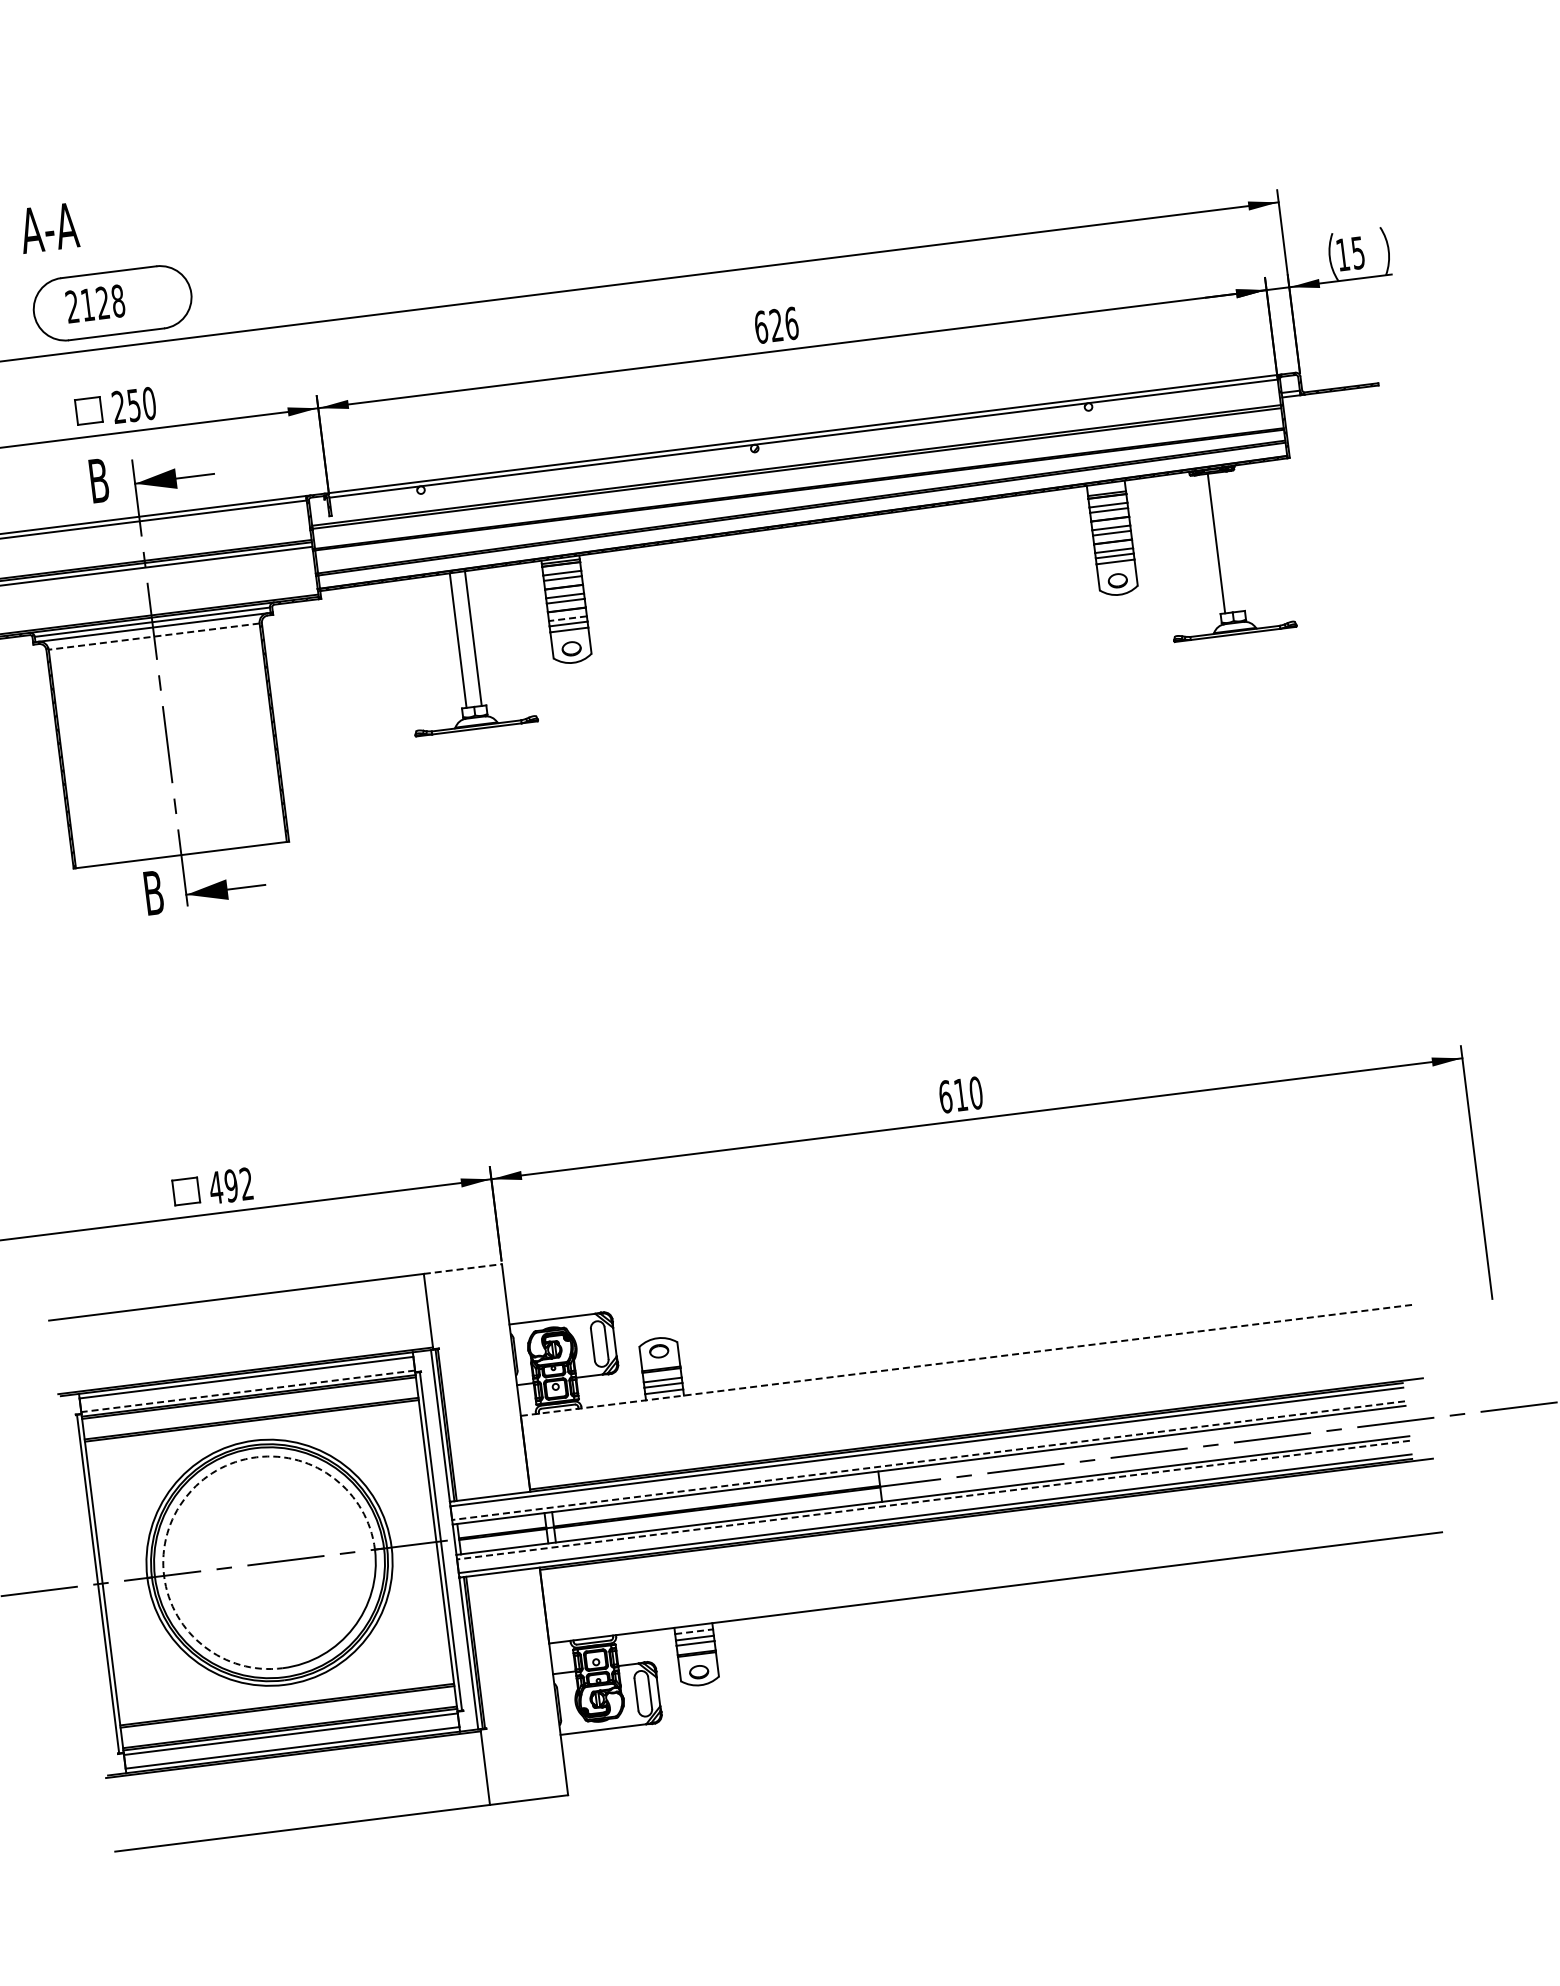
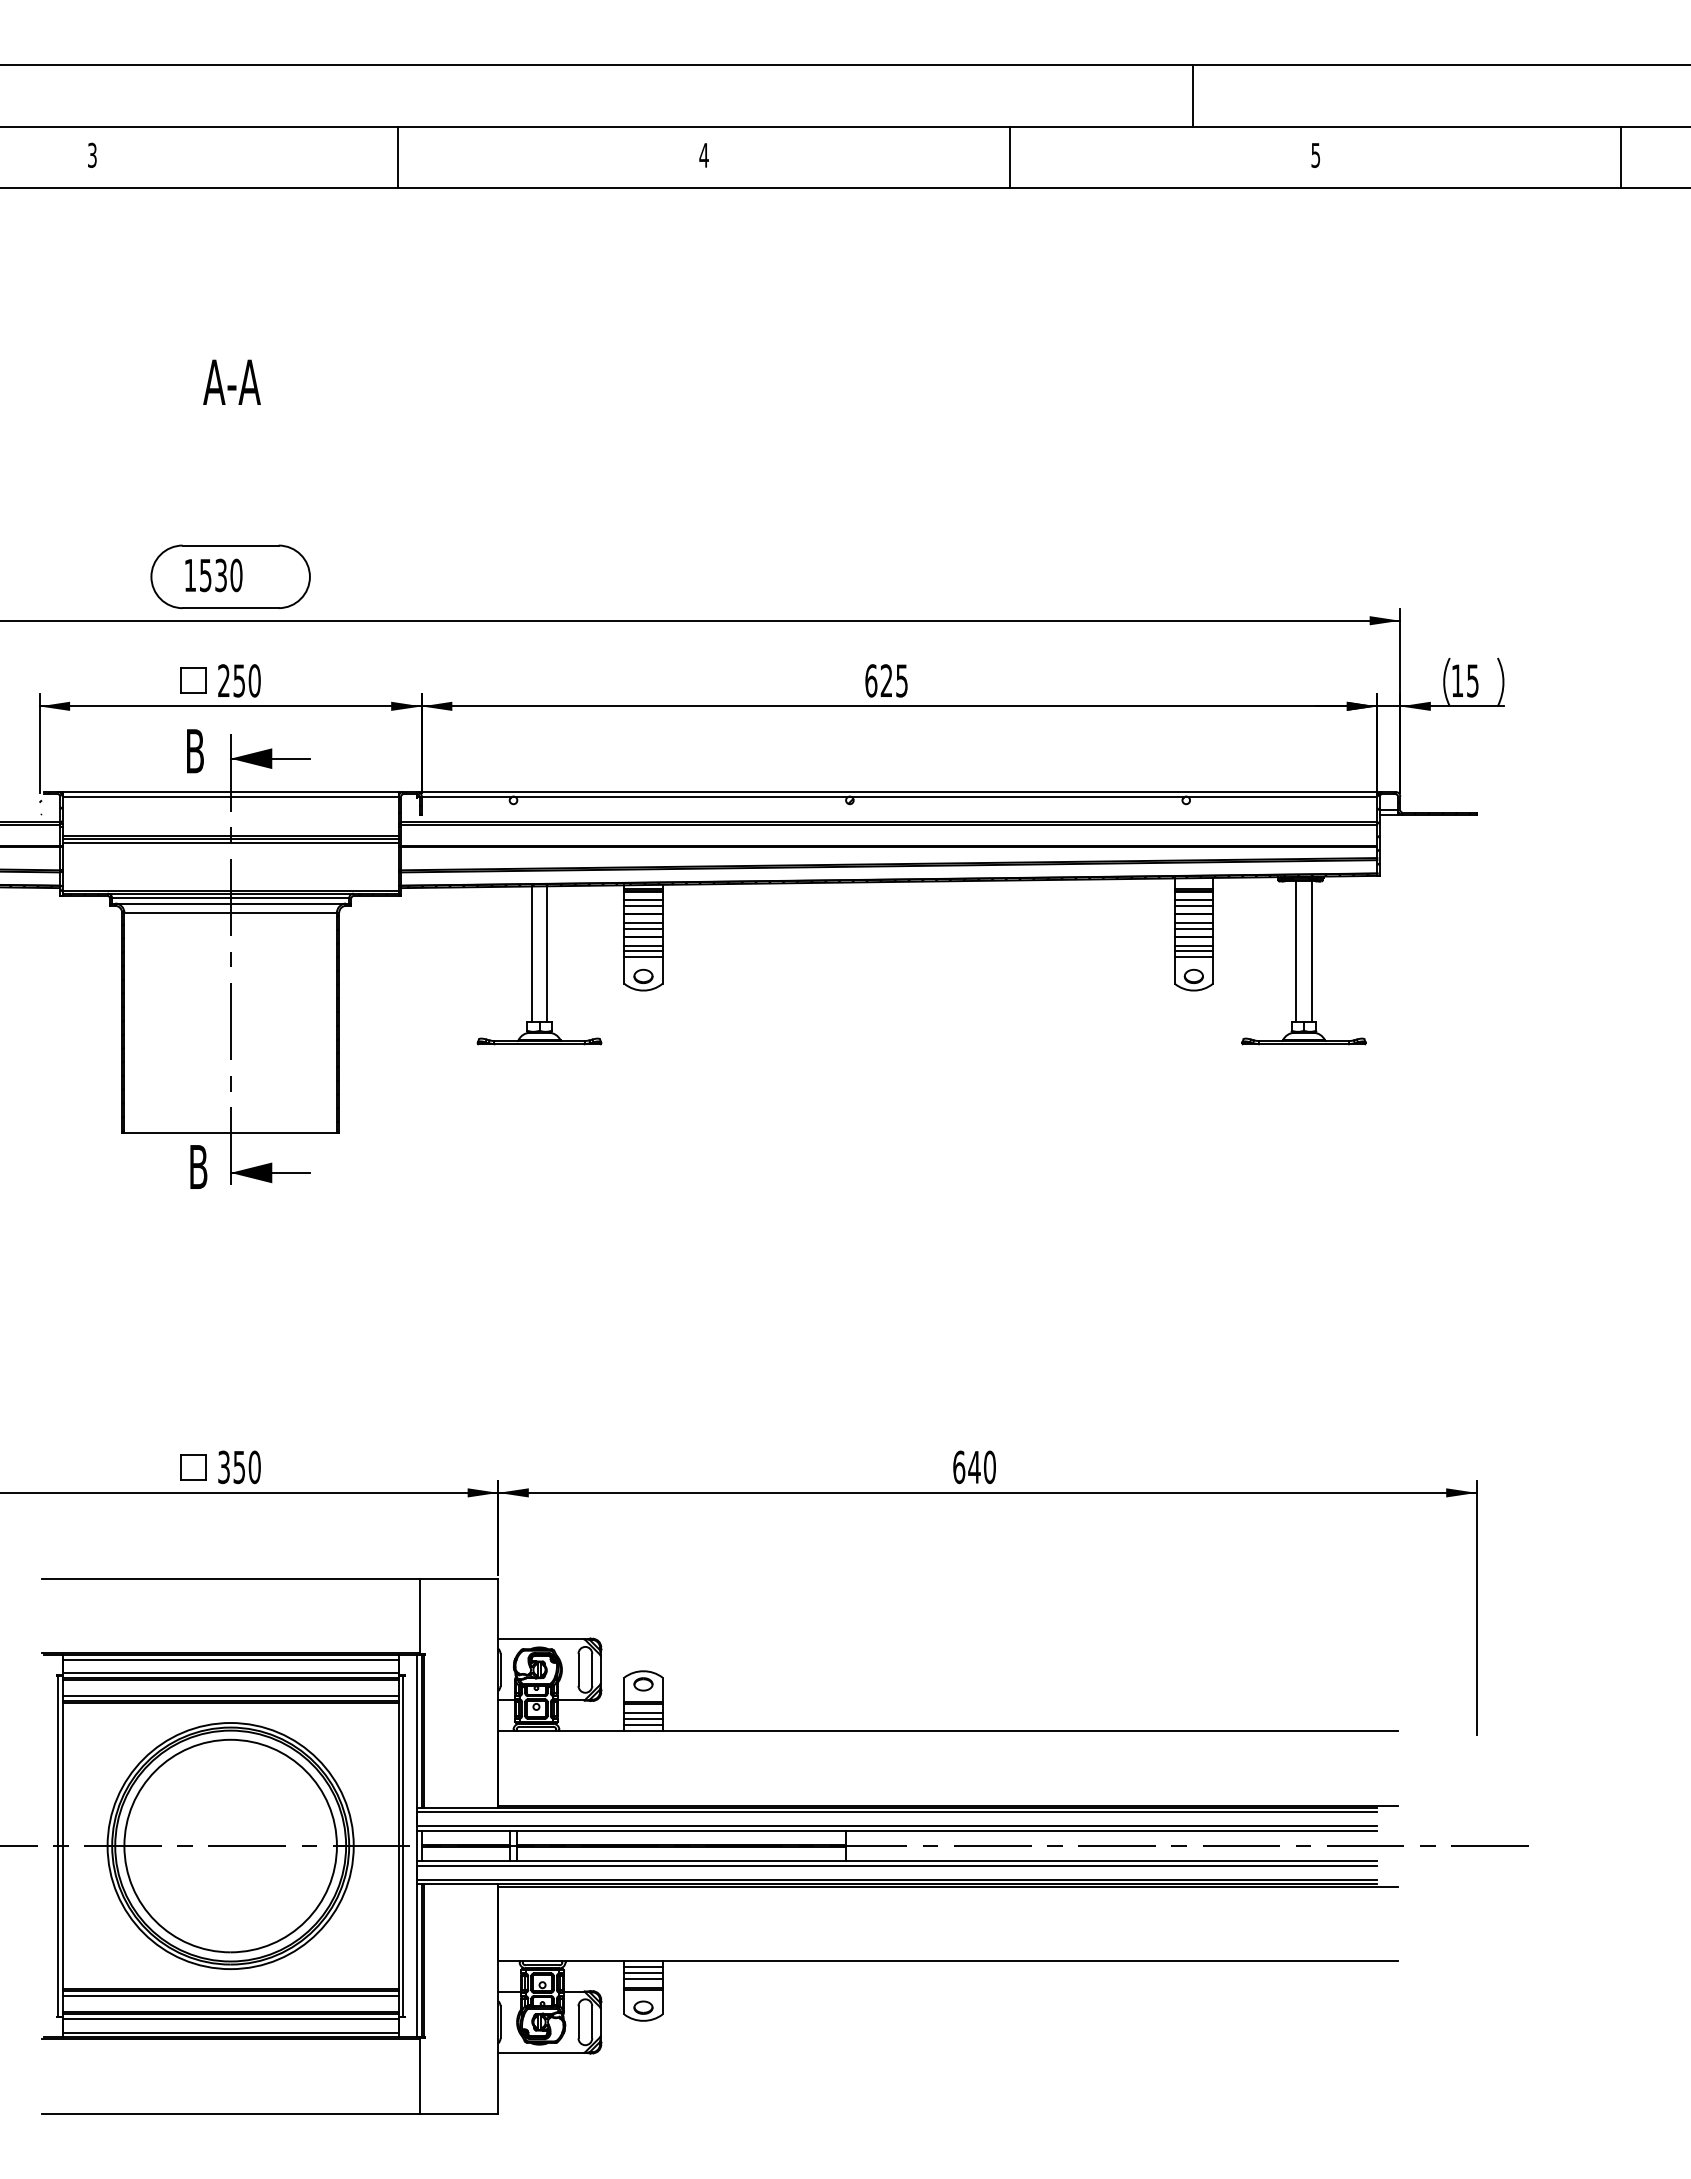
text: (48, 227) -> (231, 381), moved
text: (95, 304) -> (213, 575), 2128 -> 1530
text: (792, 323) -> (902, 680), 626 -> 625
line: (1231, 541) -> (1311, 951), added
line: (568, 619) -> (643, 946), dashed -> solid
line: (153, 636) -> (230, 912), dashed -> solid
text: (960, 1095) -> (974, 1467), 610 -> 640
text: (230, 1186) -> (238, 1467), 492 -> 350
line: (463, 1268) -> (459, 1578), dashed -> solid
line: (967, 1360) -> (948, 1731), dashed -> solid
line: (248, 1391) -> (230, 1673), dashed -> solid
line: (250, 1414) -> (230, 1696), added
line: (927, 1461) -> (896, 1826), dashed -> solid
arc: (185, 1497) -> (155, 1770), dashed -> solid
line: (932, 1499) -> (896, 1865), dashed -> solid
line: (694, 1631) -> (643, 1966), dashed -> solid
line: (287, 1711) -> (230, 1995), added

